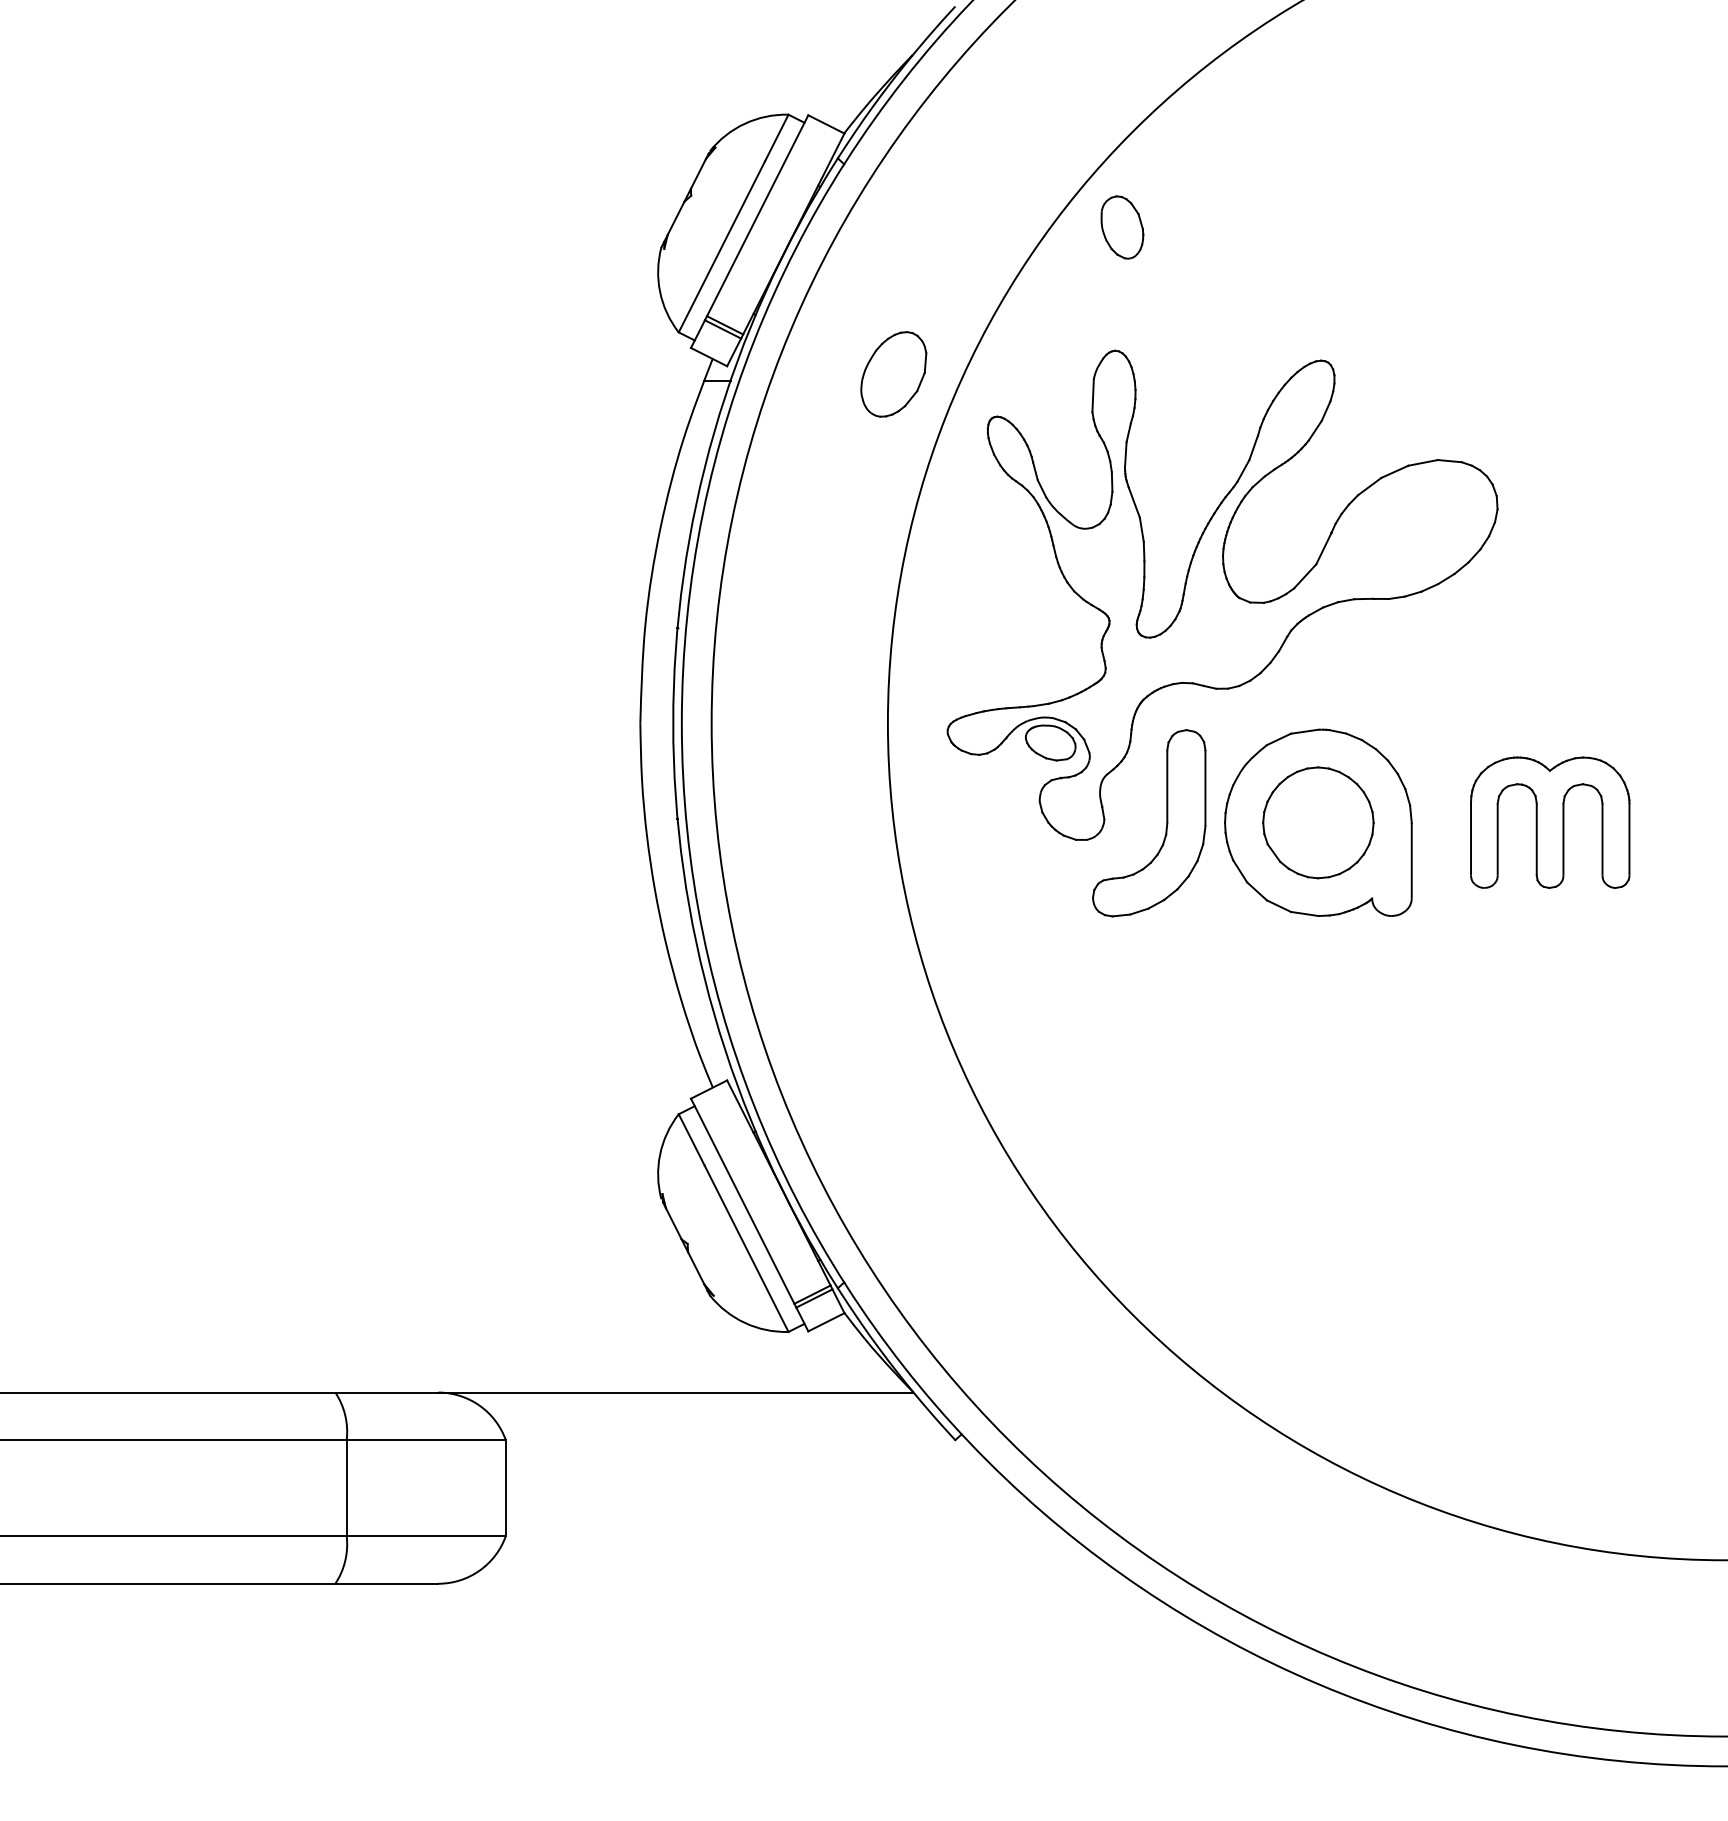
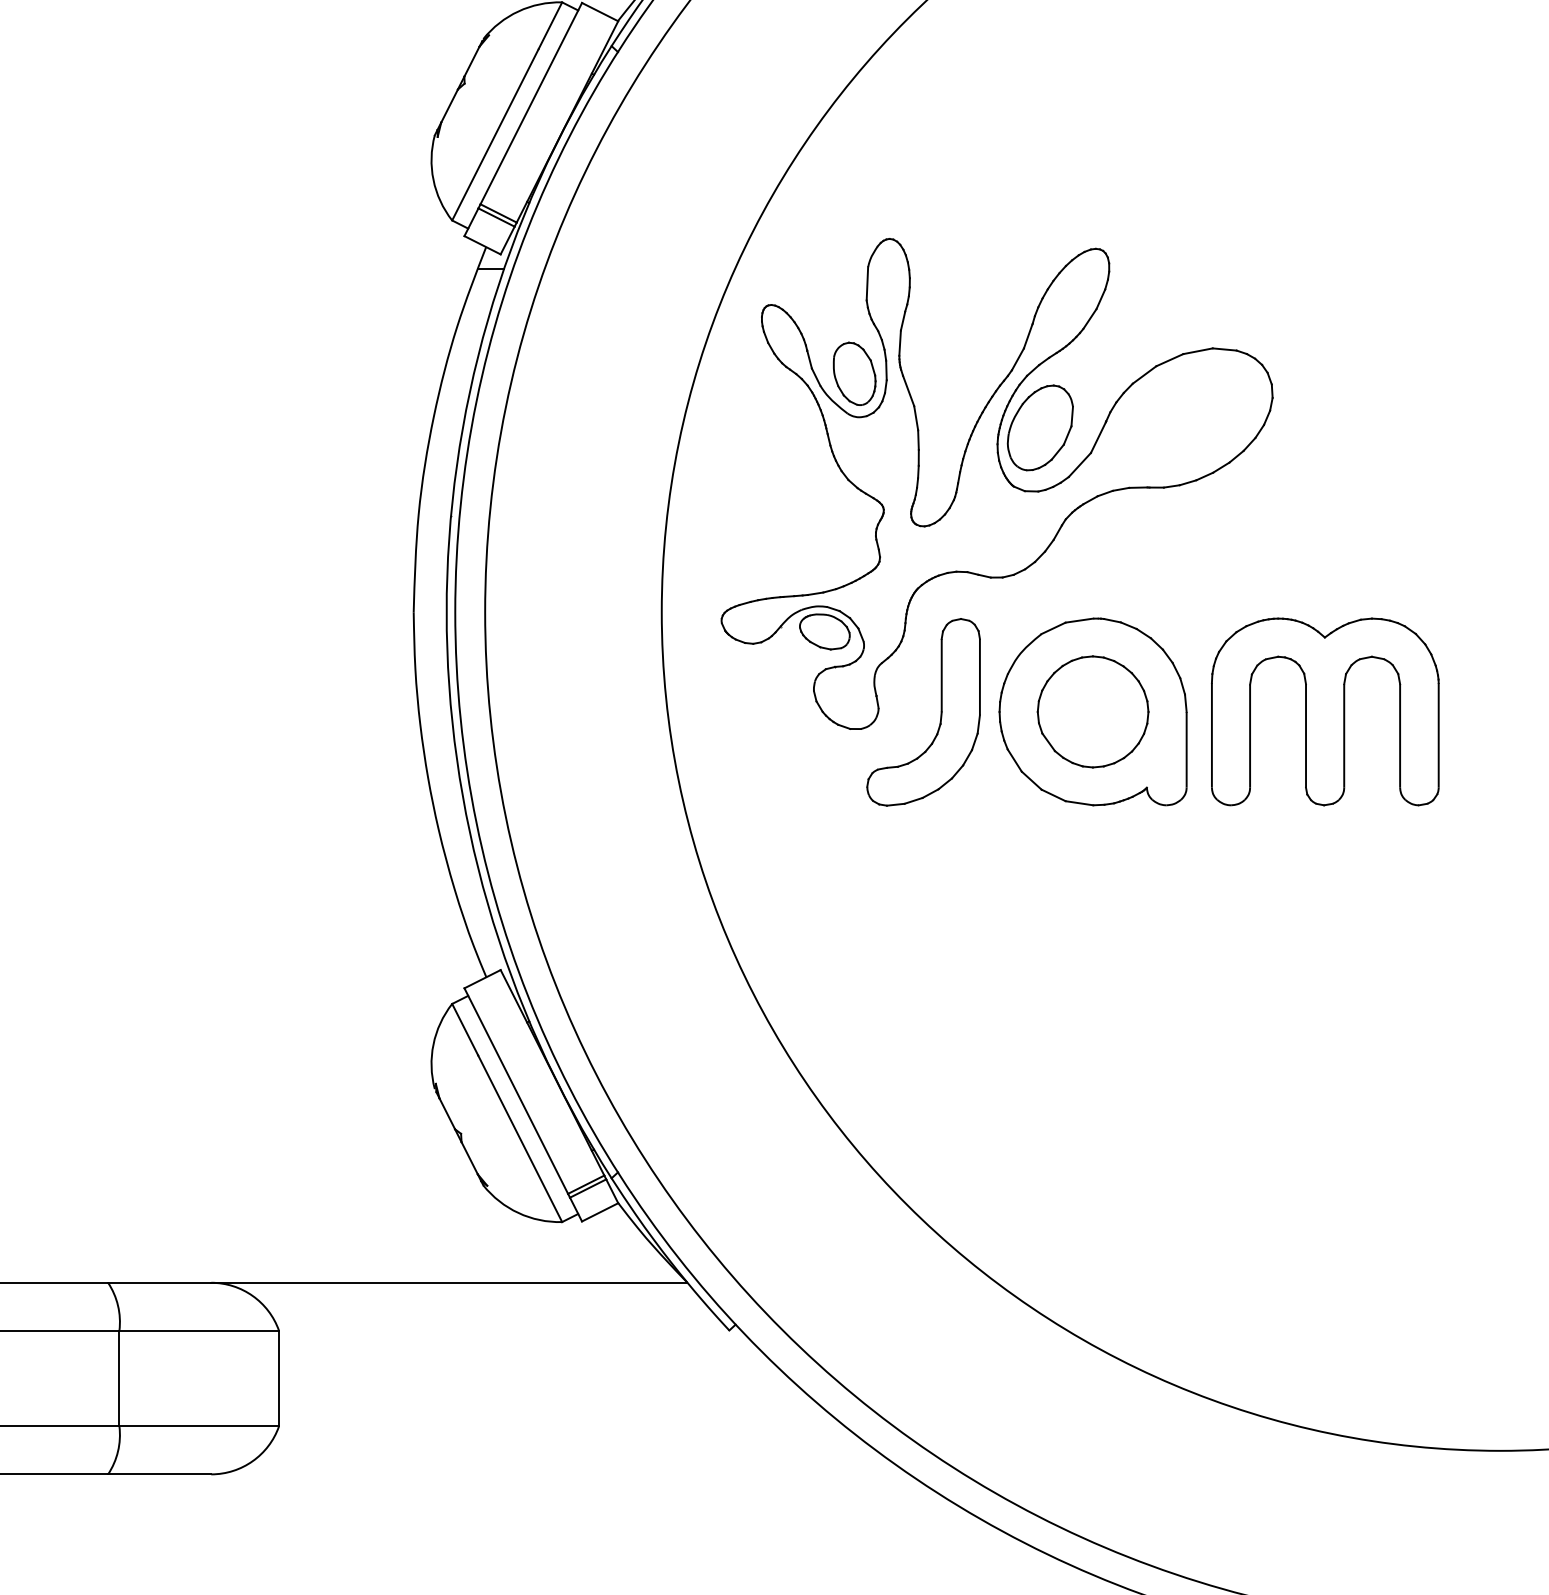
part: (1122, 227) -> (854, 373), moved
part: (893, 374) -> (1040, 428), moved
part: (1550, 822) -> (1325, 711), size x1.43

